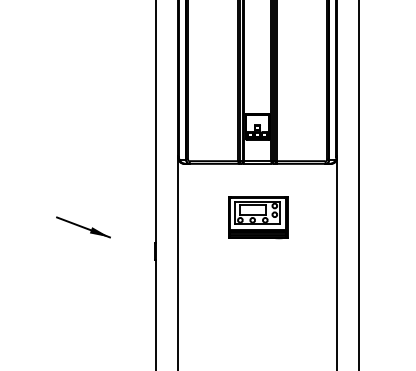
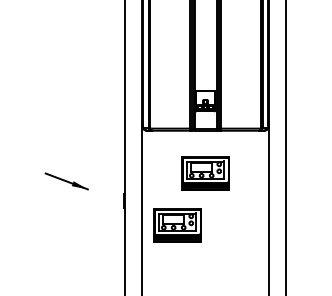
part: (222, 282) -> (177, 225), added

